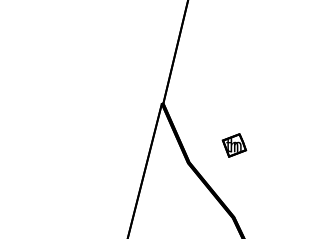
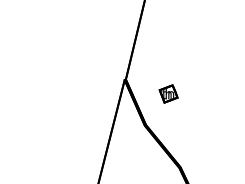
part: (234, 144) -> (168, 93), moved

